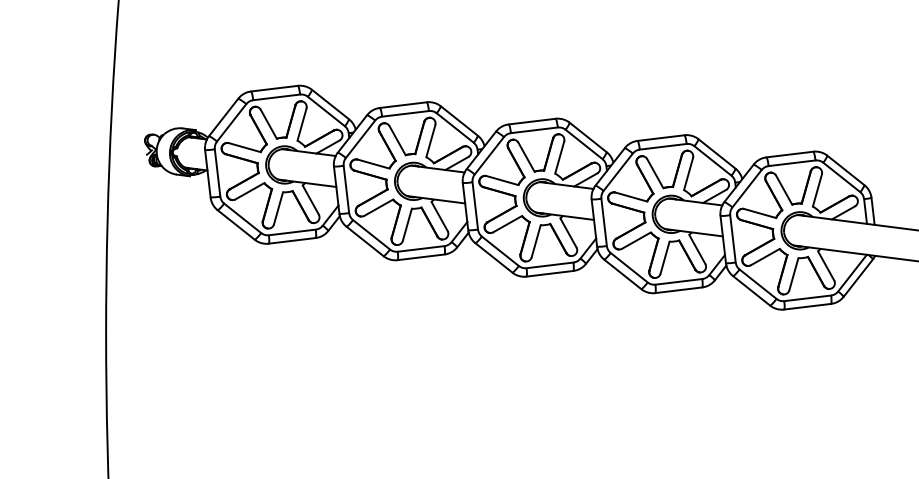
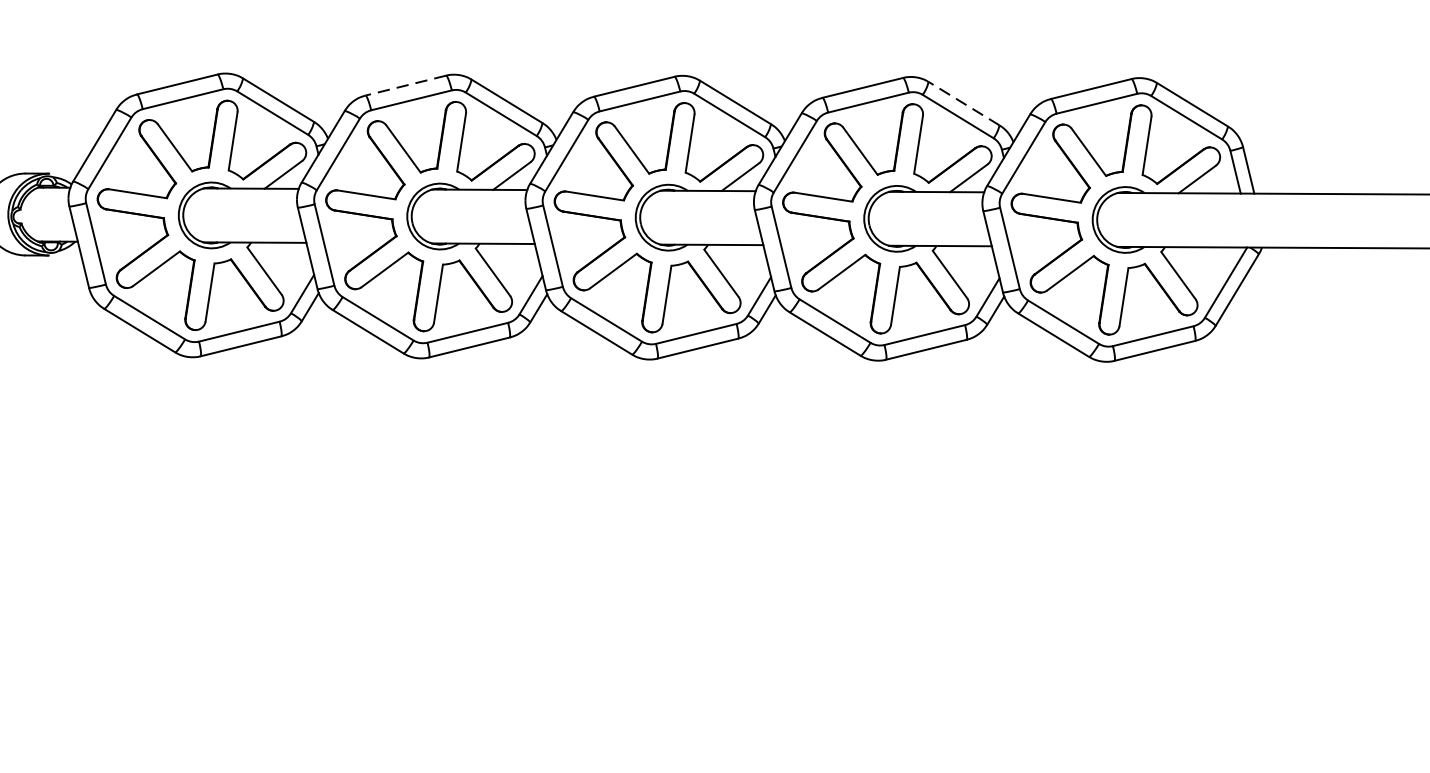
line: (403, 105) -> (406, 86), solid -> dashed
line: (717, 153) -> (964, 102), solid -> dashed

